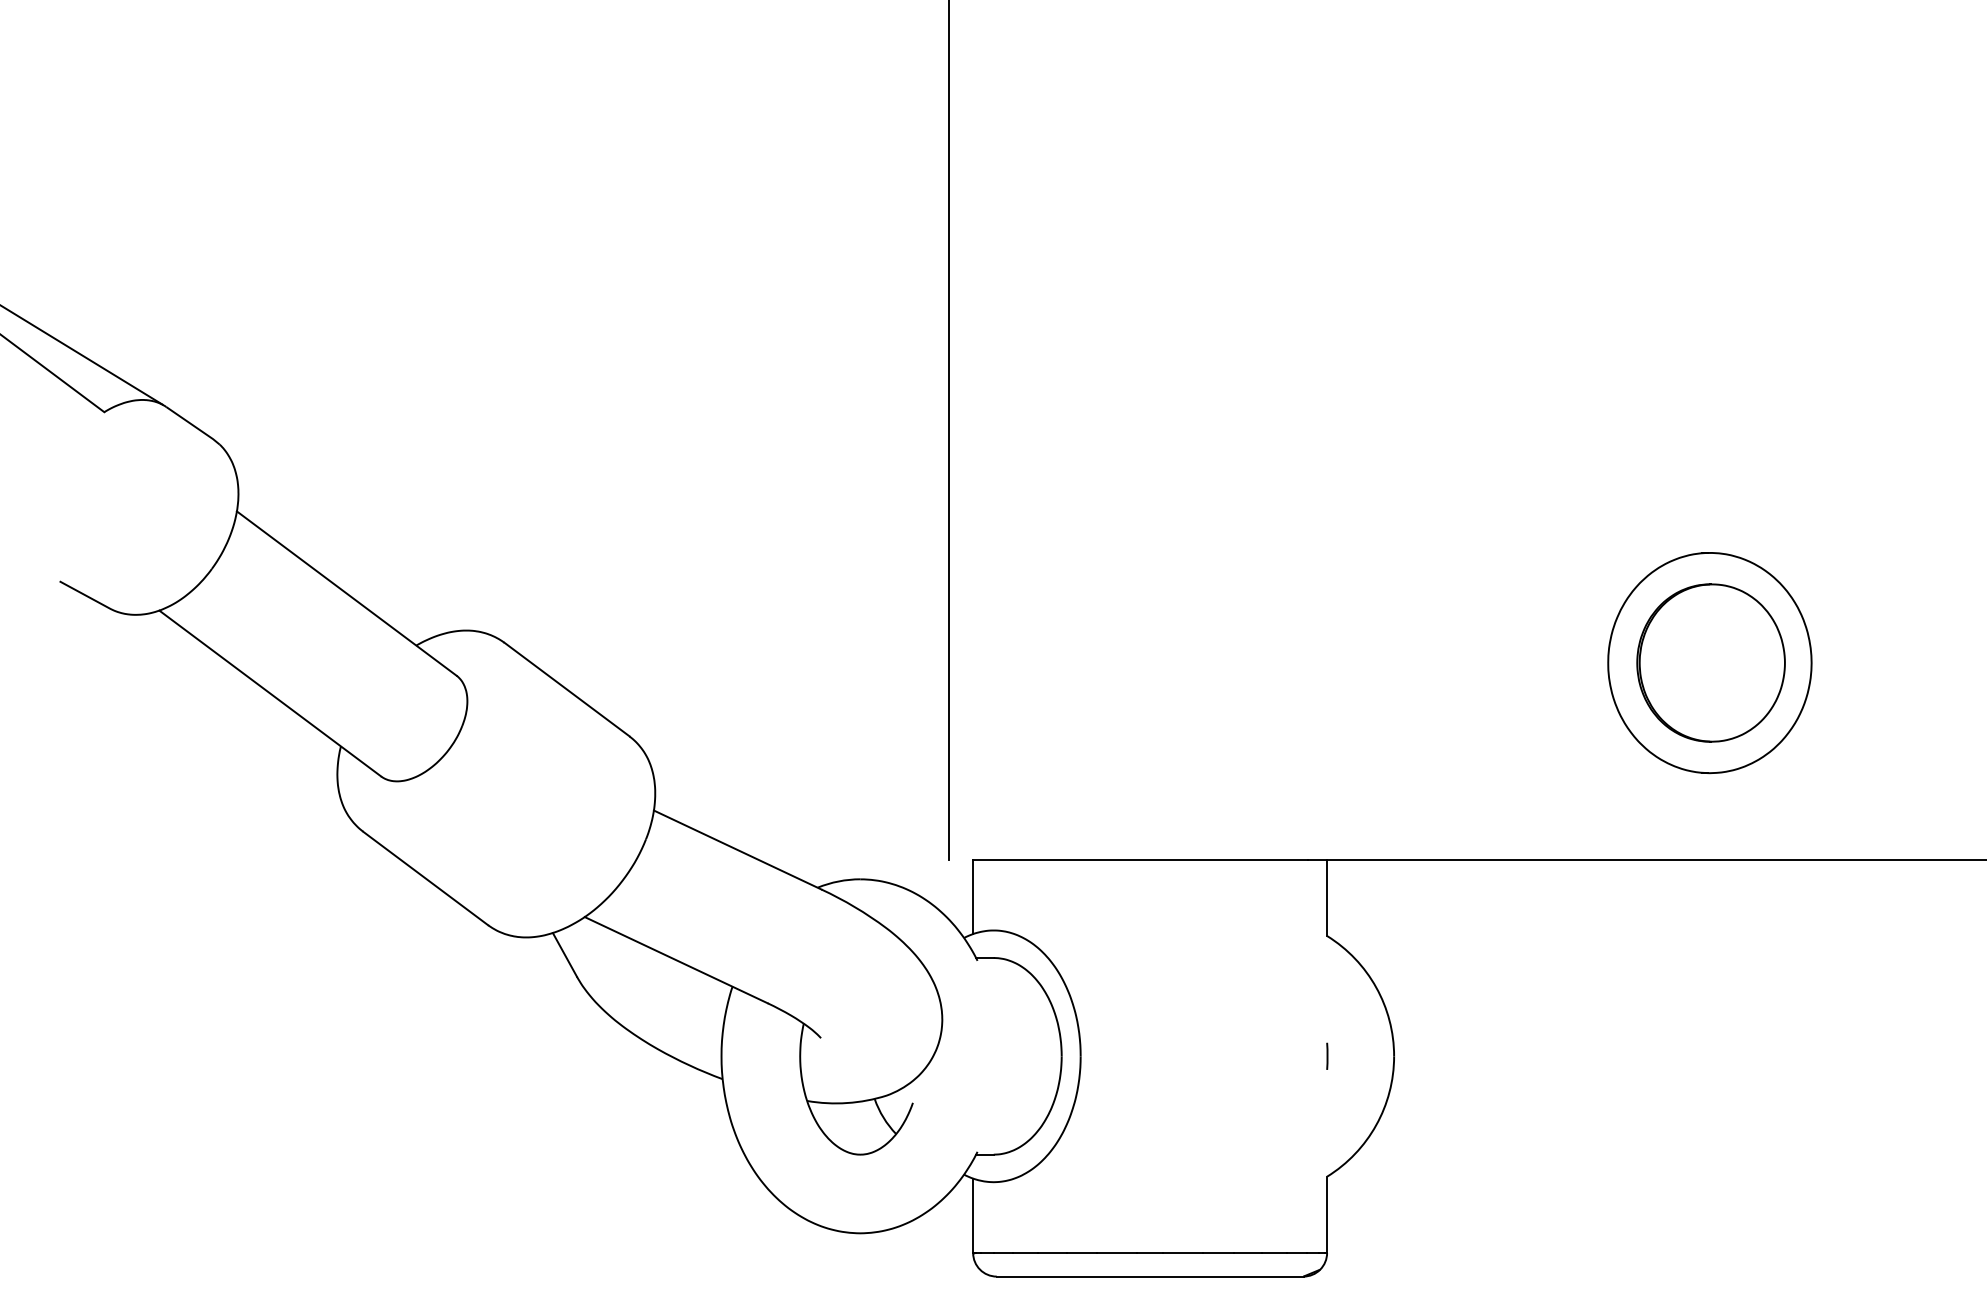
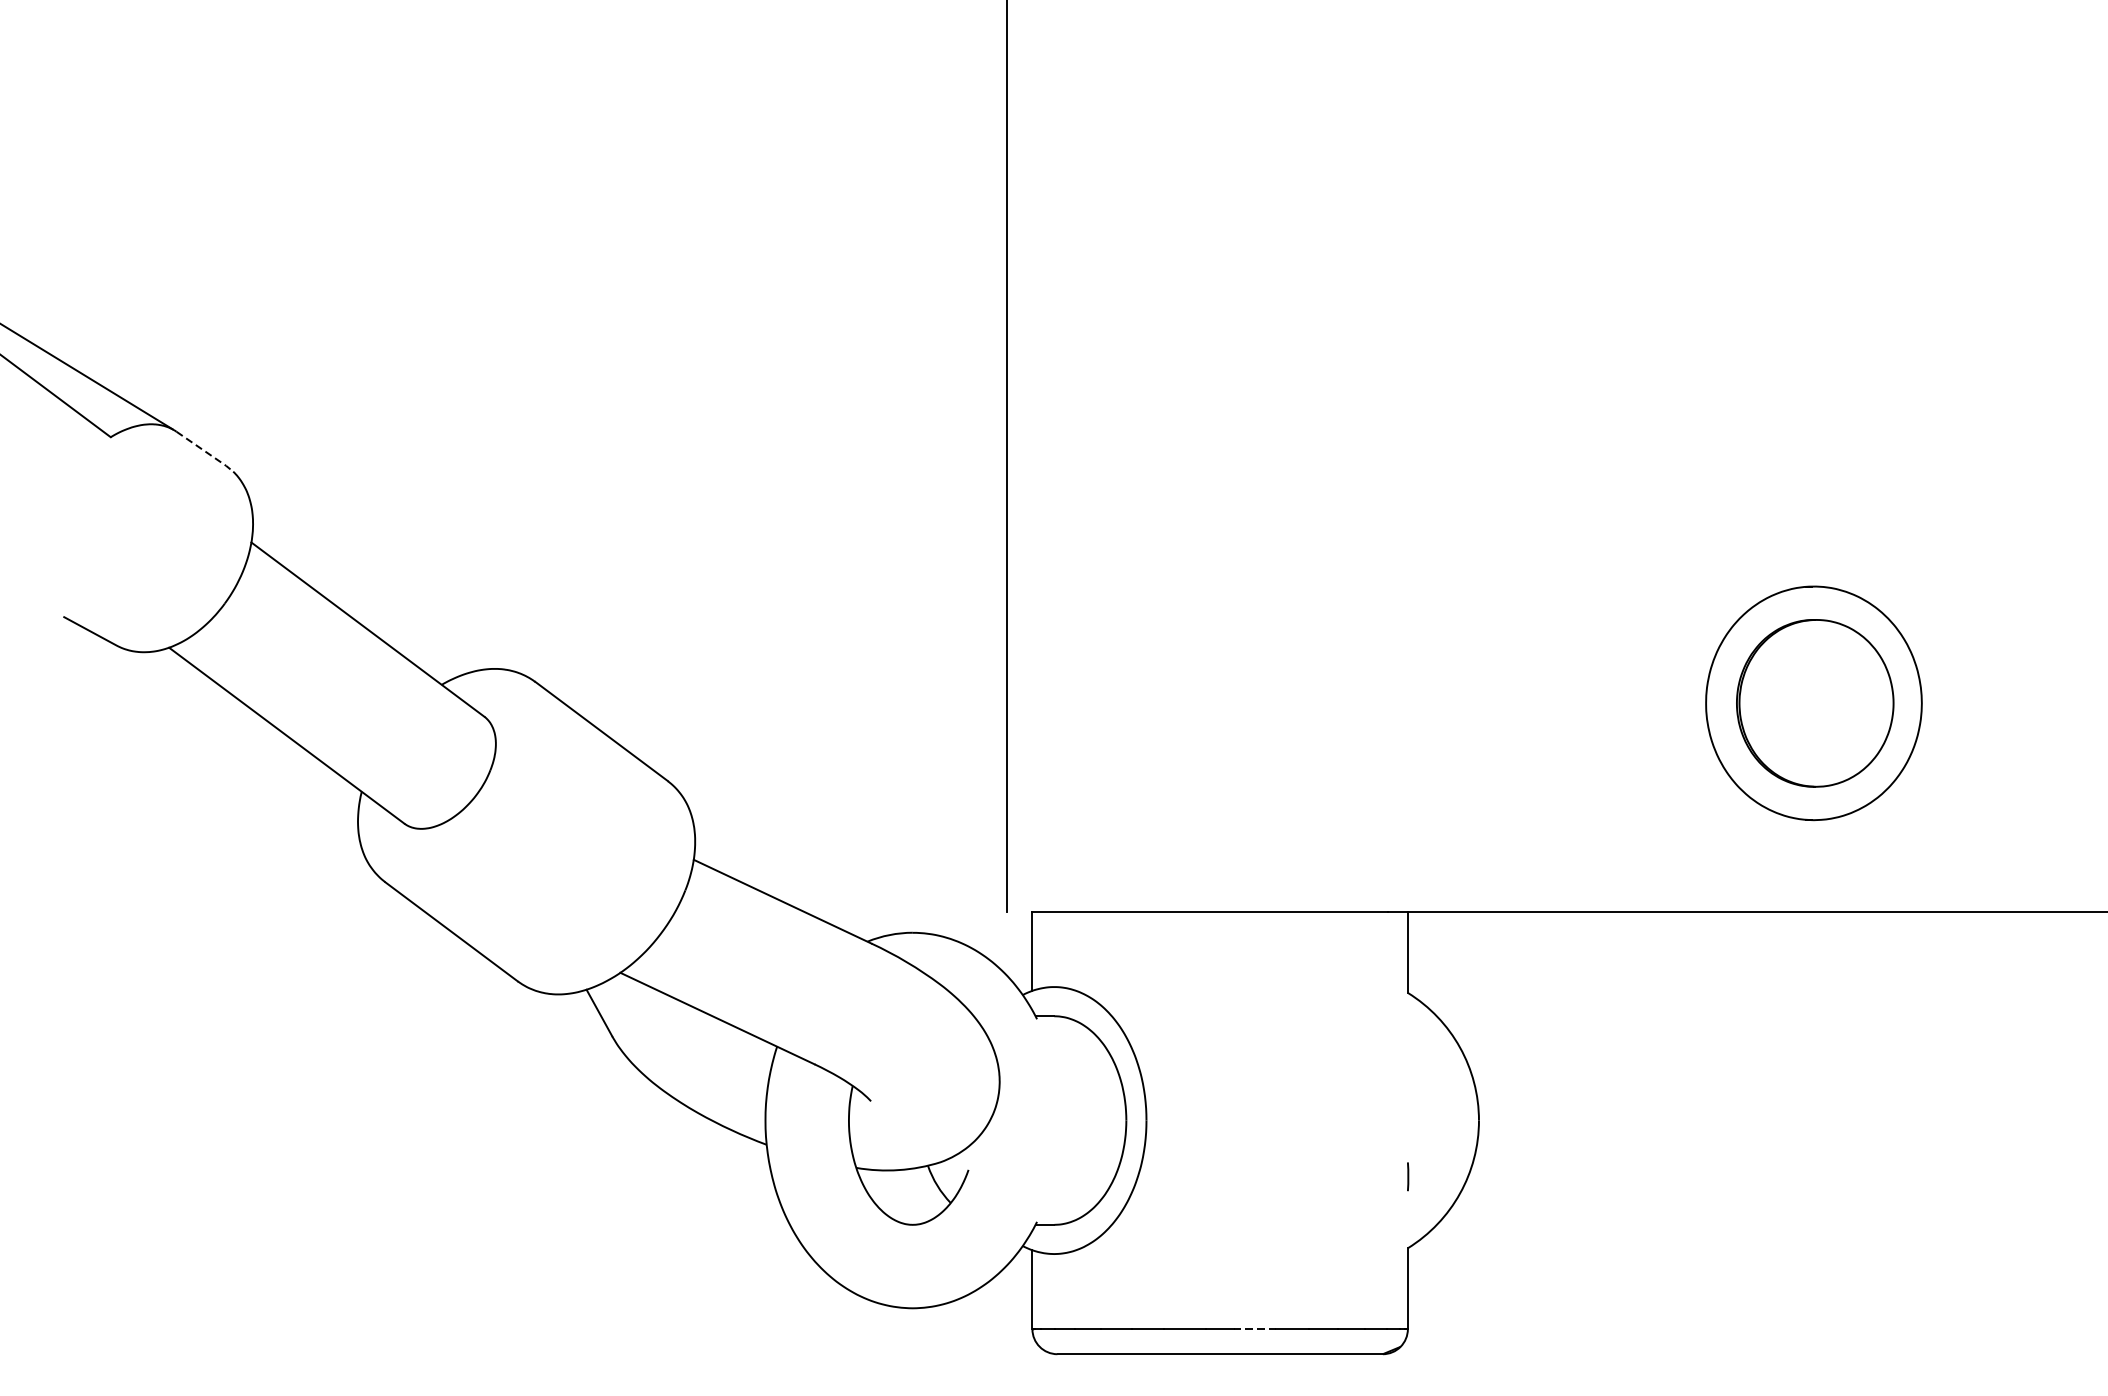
line: (194, 426) -> (206, 452), solid -> dashed
line: (1327, 1055) -> (1408, 1175), moved
line: (1183, 1253) -> (1255, 1329), solid -> dashed

